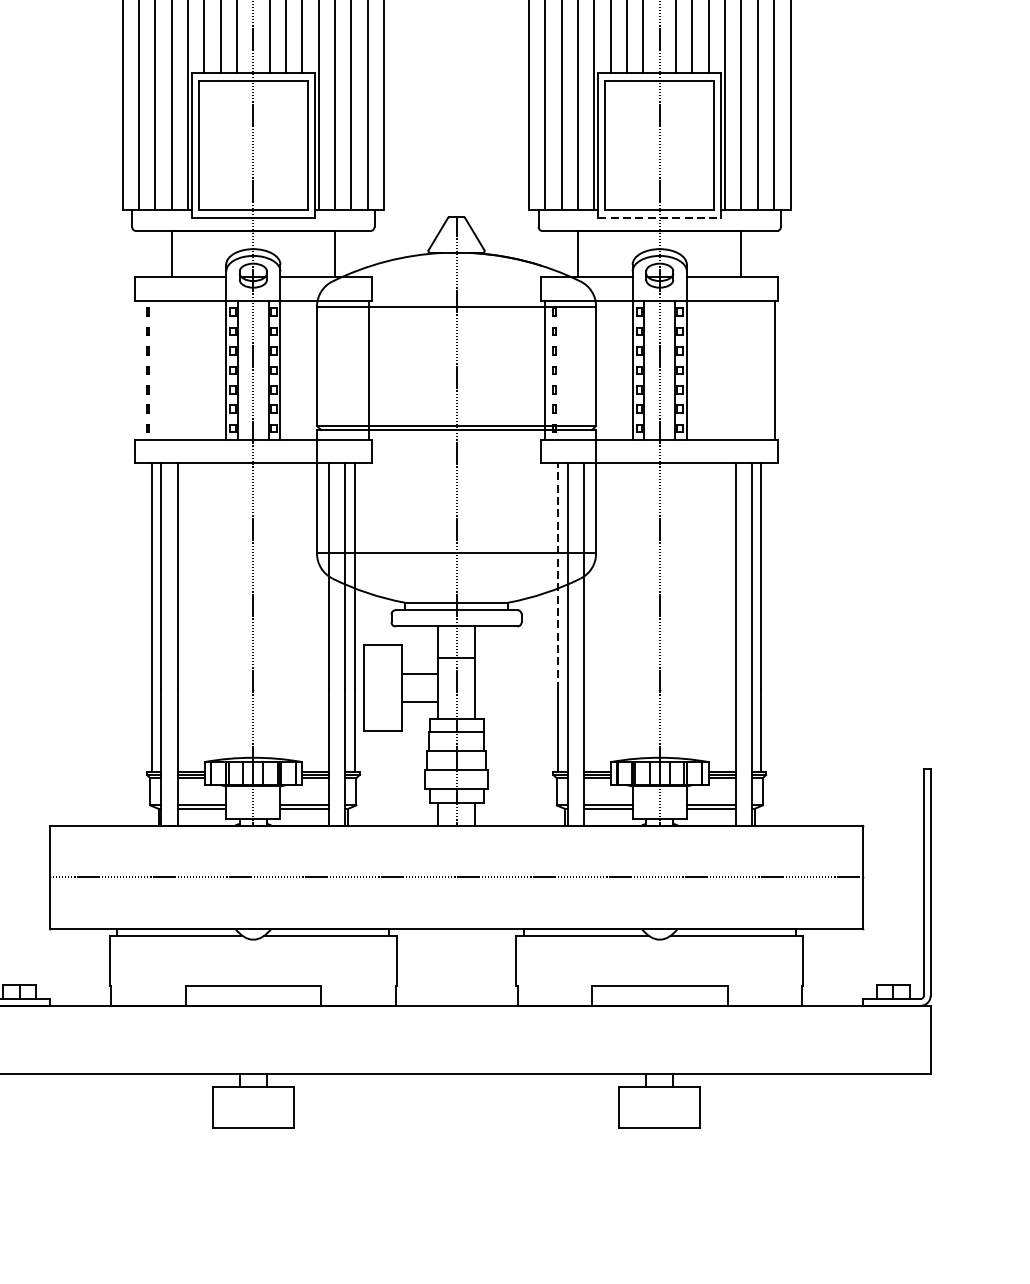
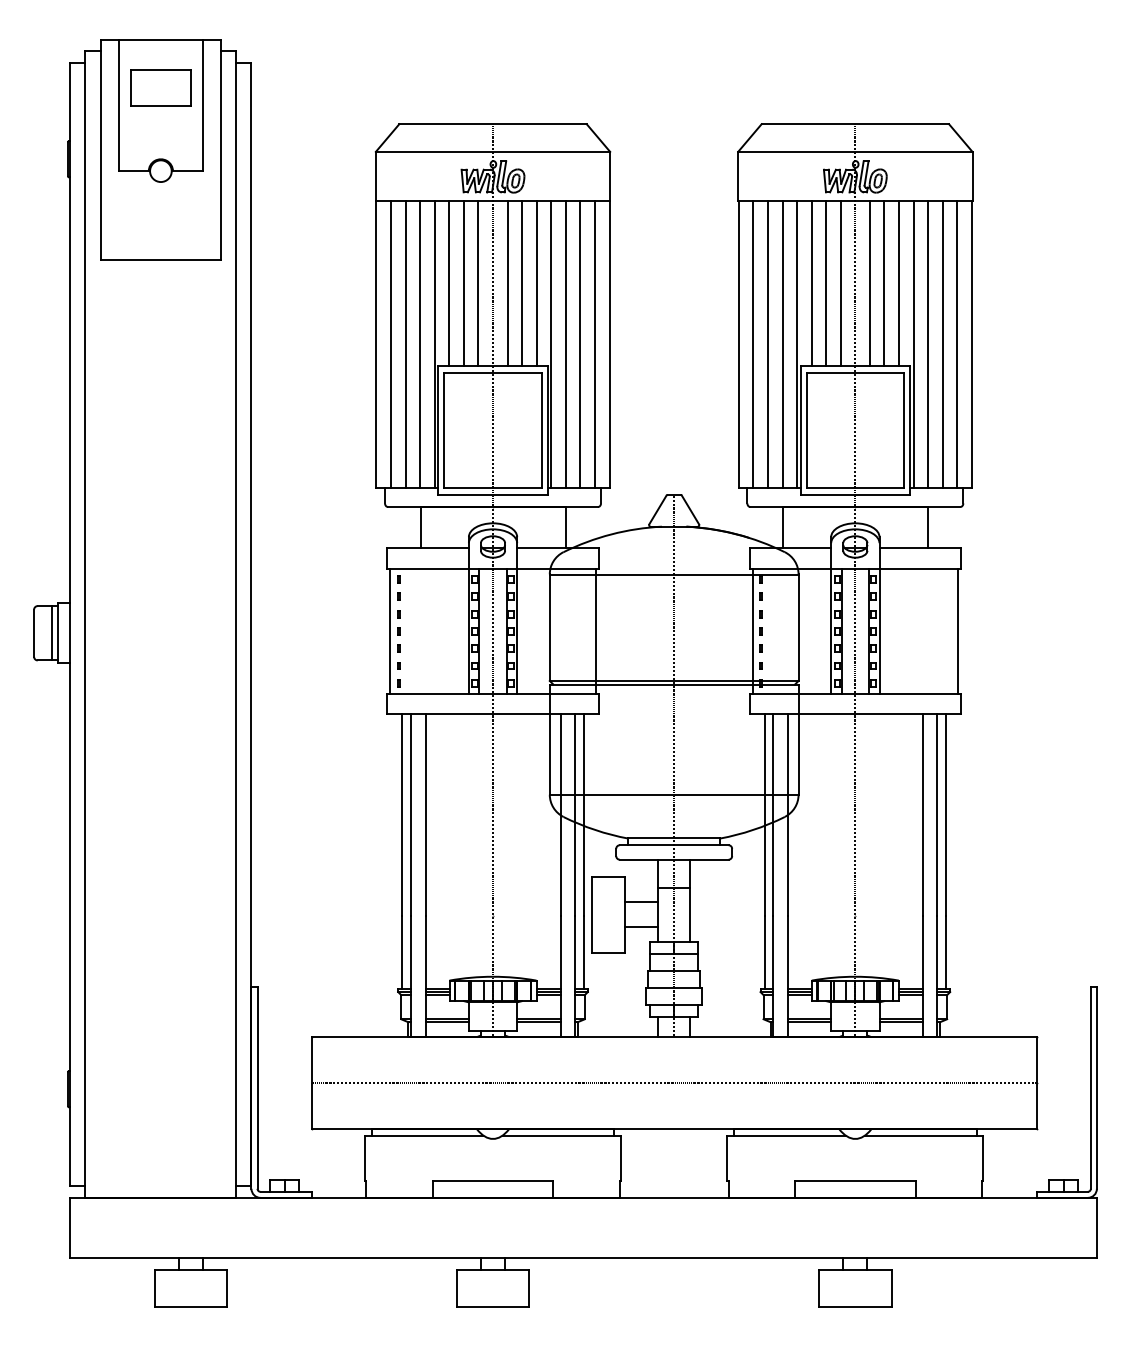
line: (659, 217) -> (855, 495), dashed -> solid
line: (138, 370) -> (390, 631), added
line: (557, 575) -> (764, 814), dashed -> solid

